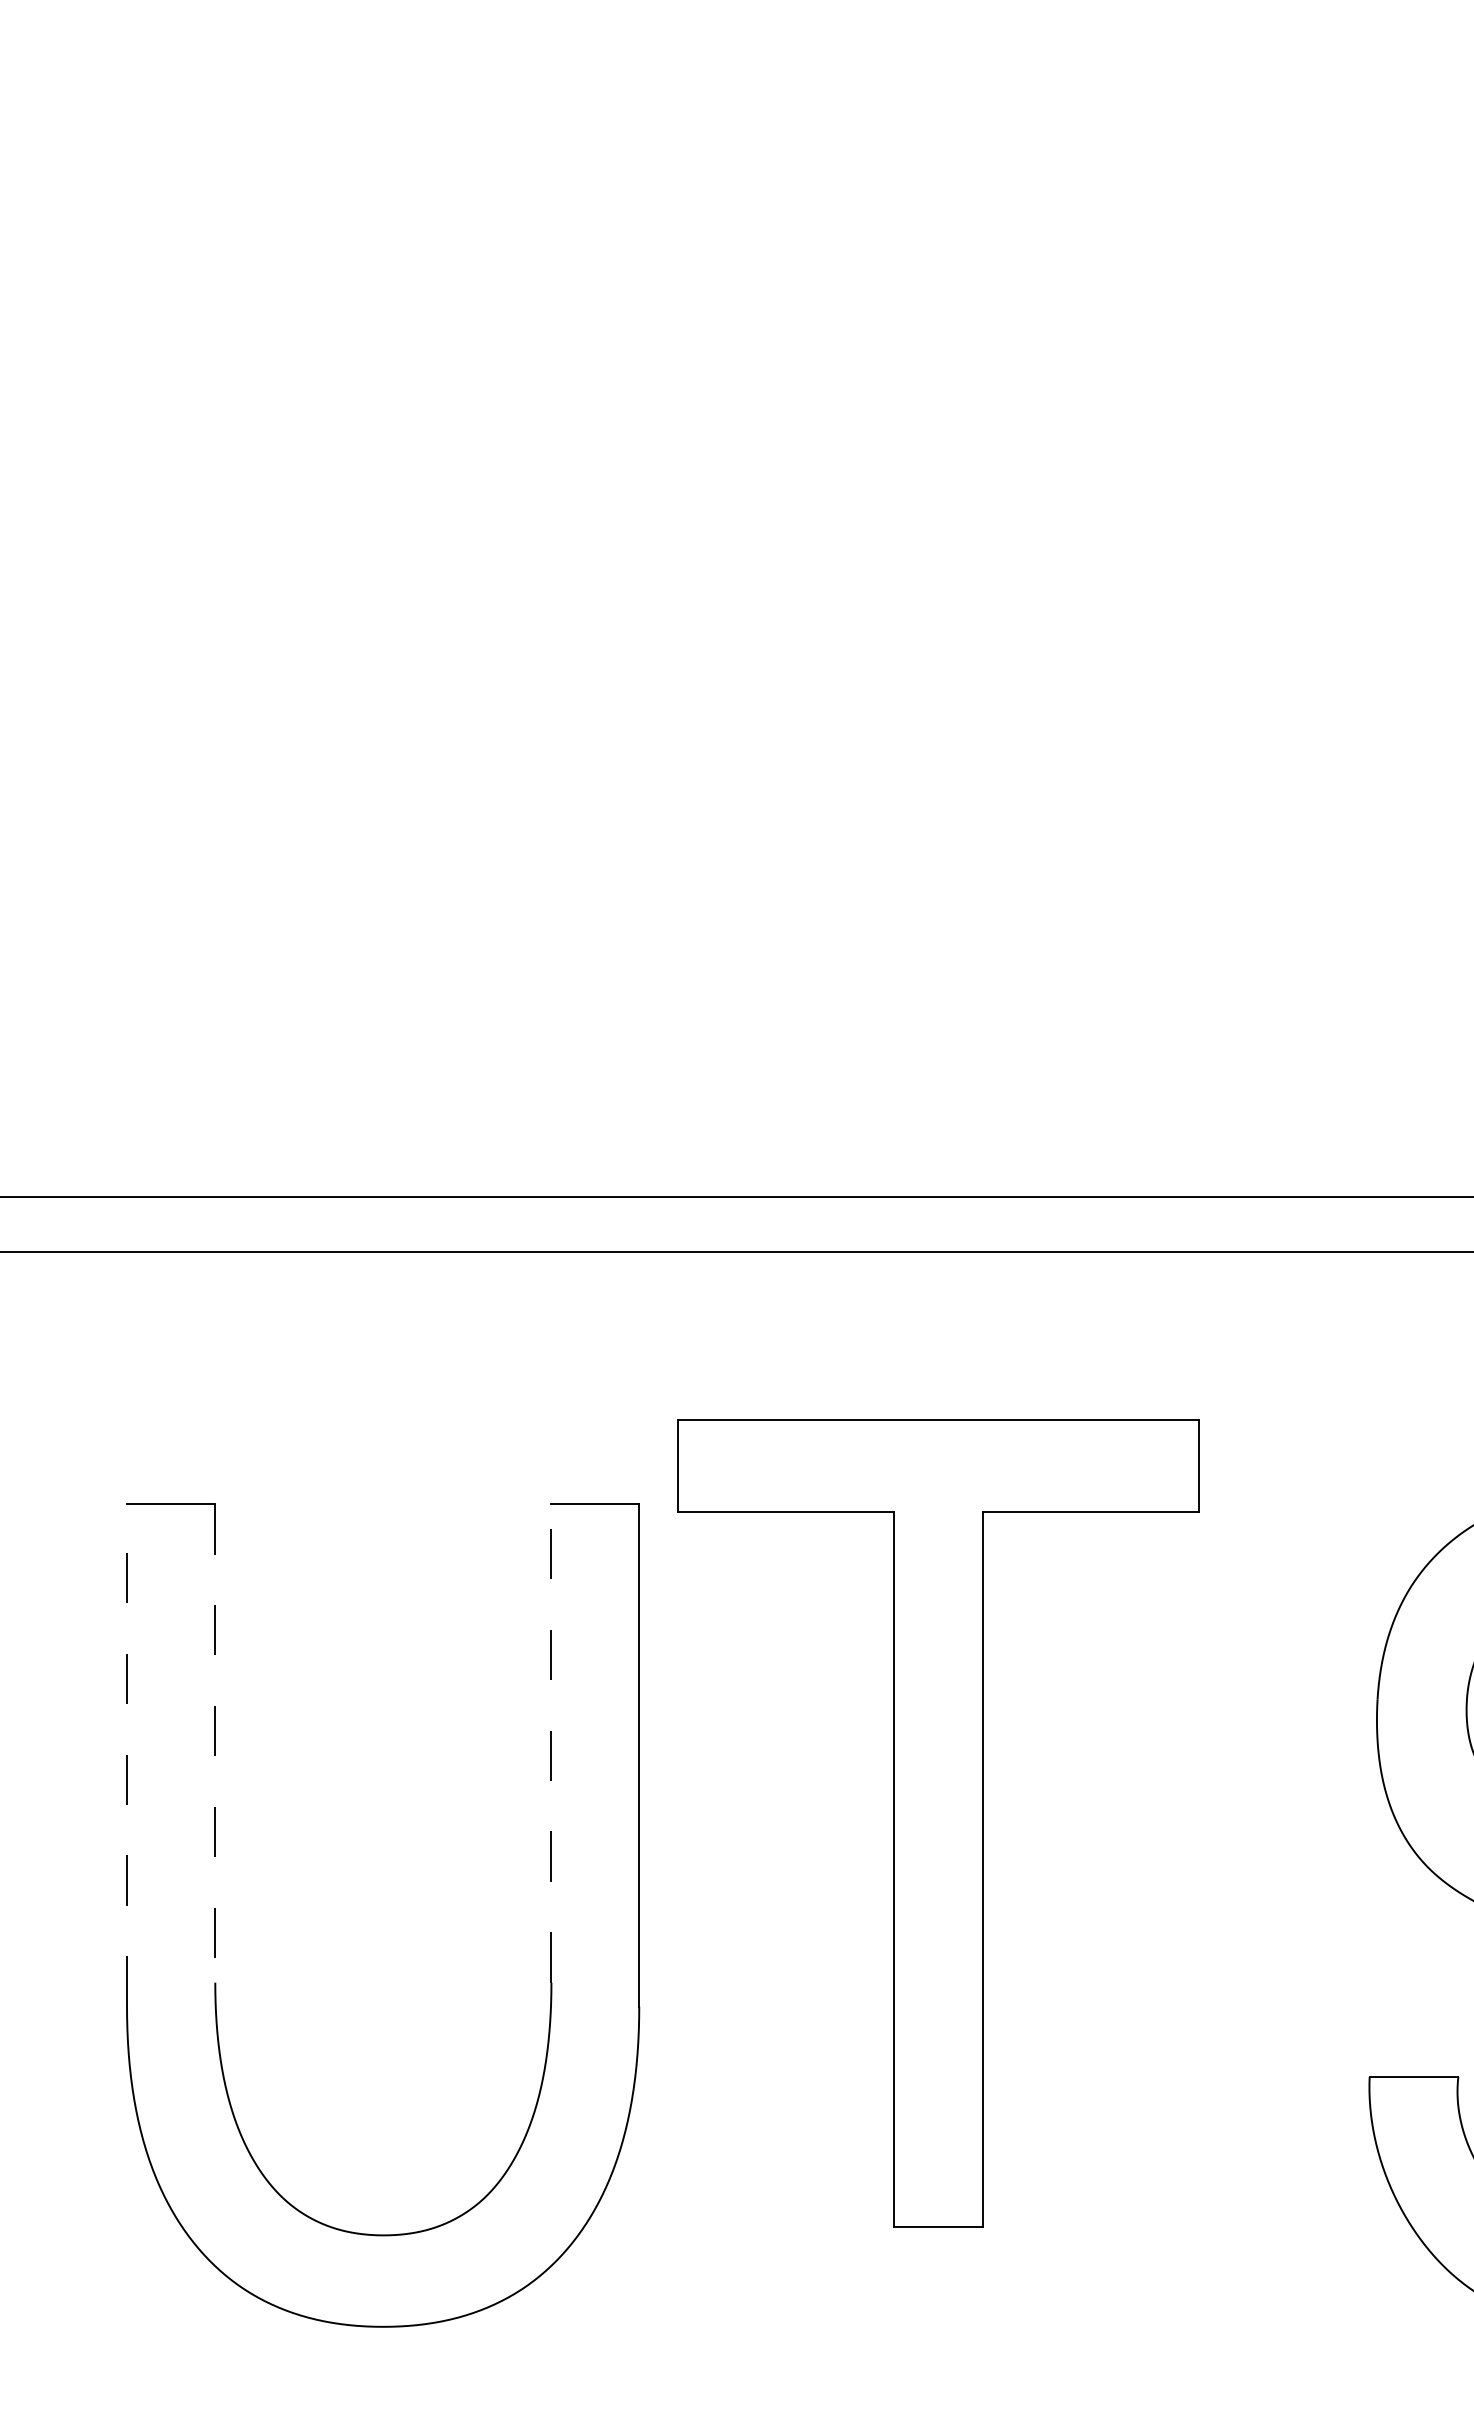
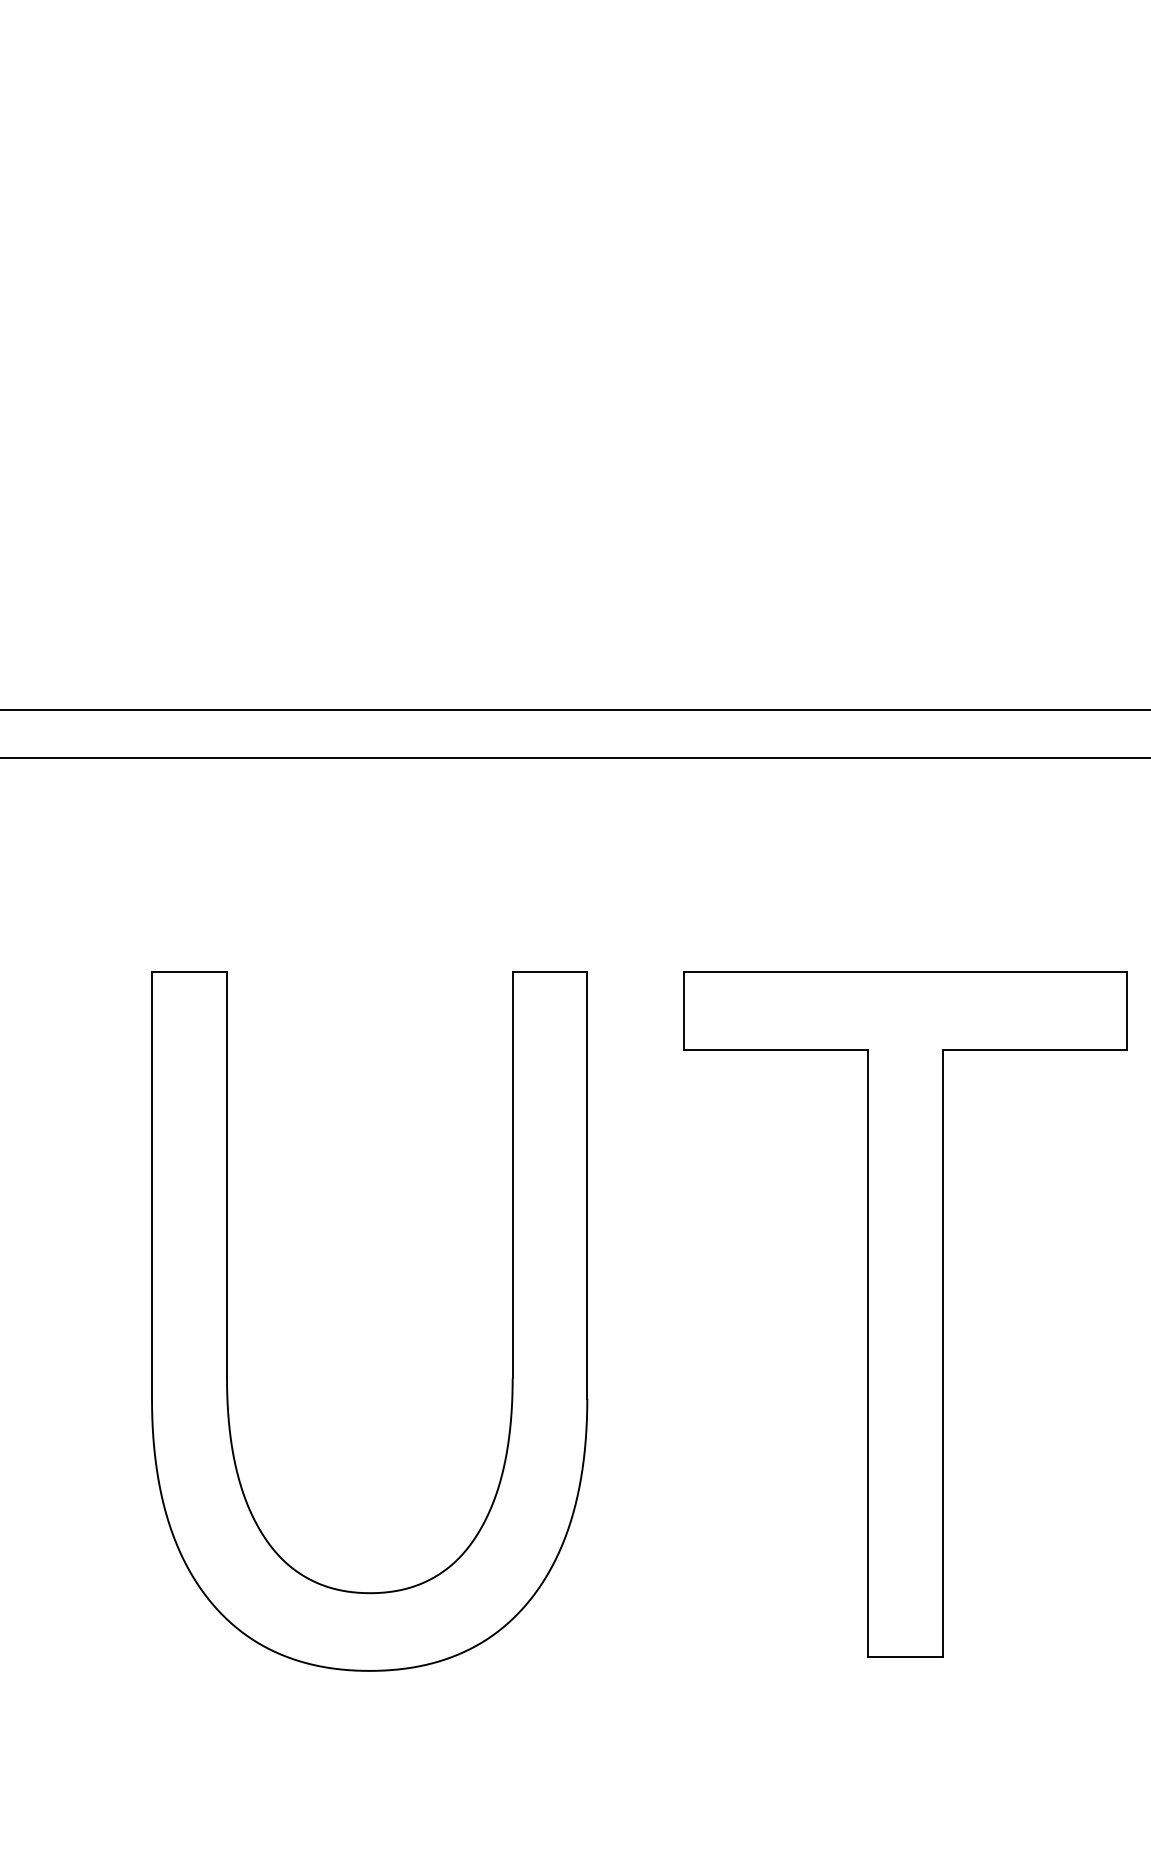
line: (551, 1742) -> (512, 1174), dashed -> solid
line: (215, 1743) -> (227, 1175), dashed -> solid
line: (127, 1754) -> (152, 1184), dashed -> solid
part: (938, 1823) -> (905, 1314), moved

